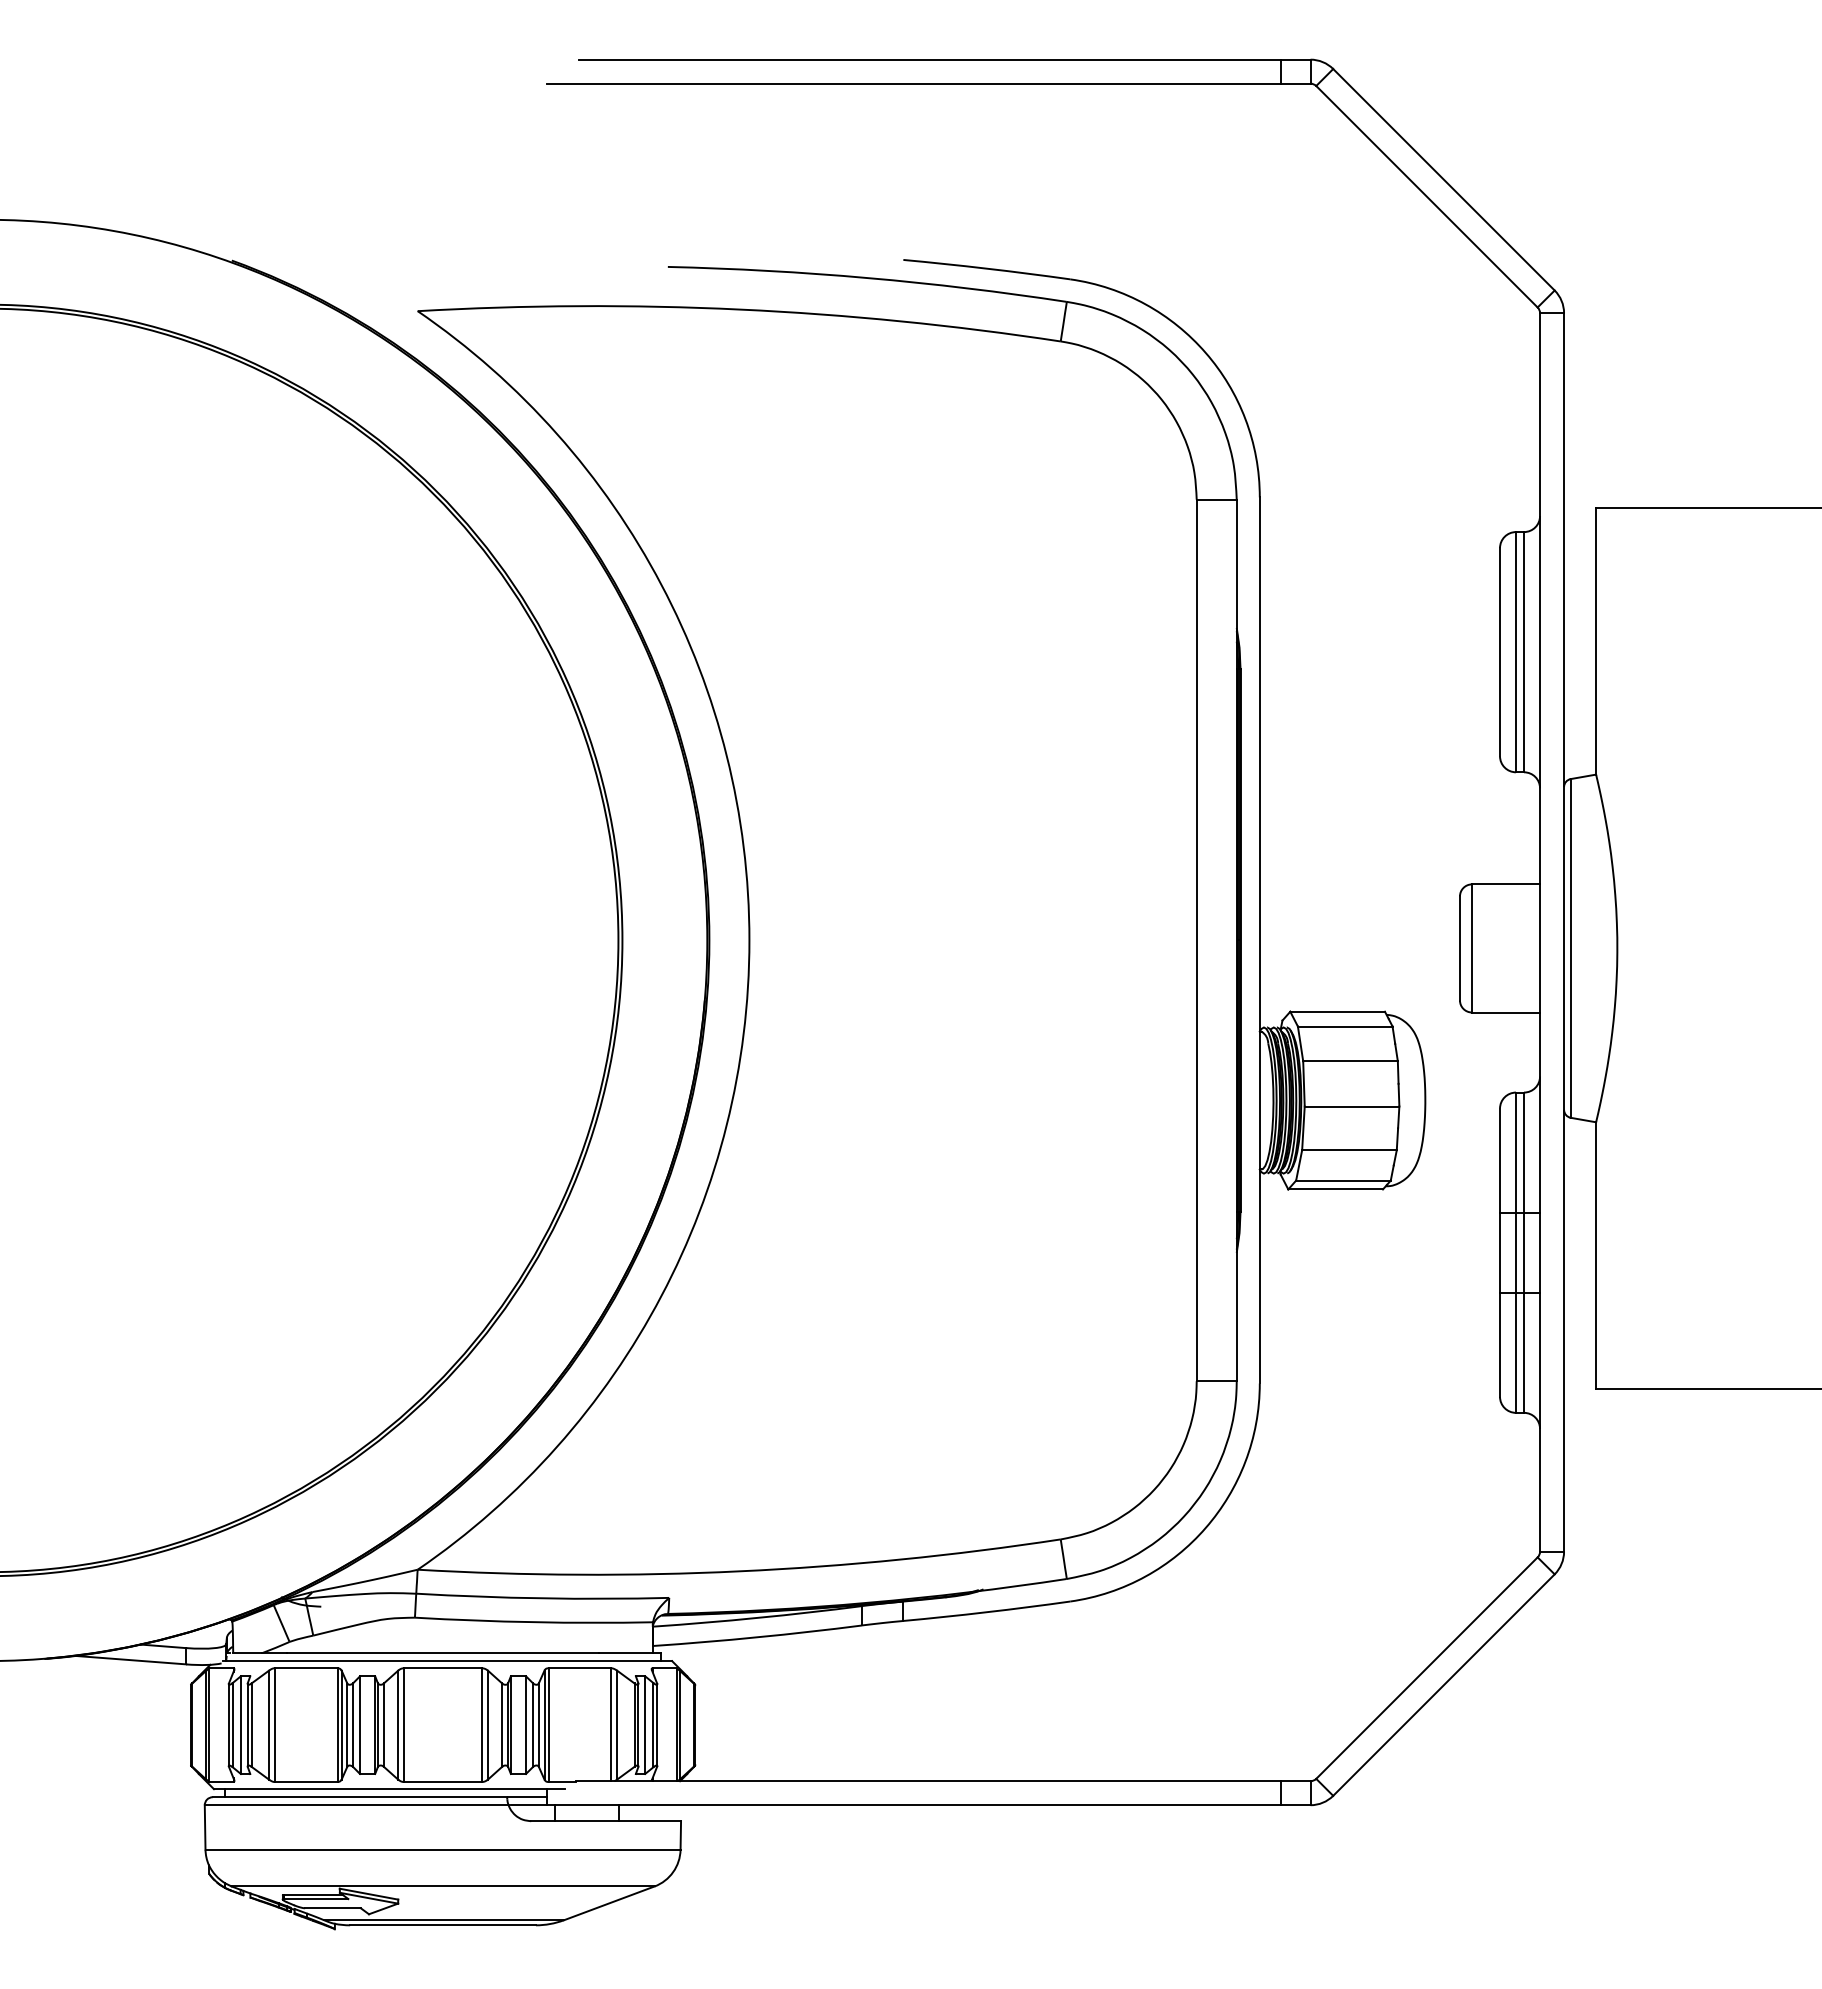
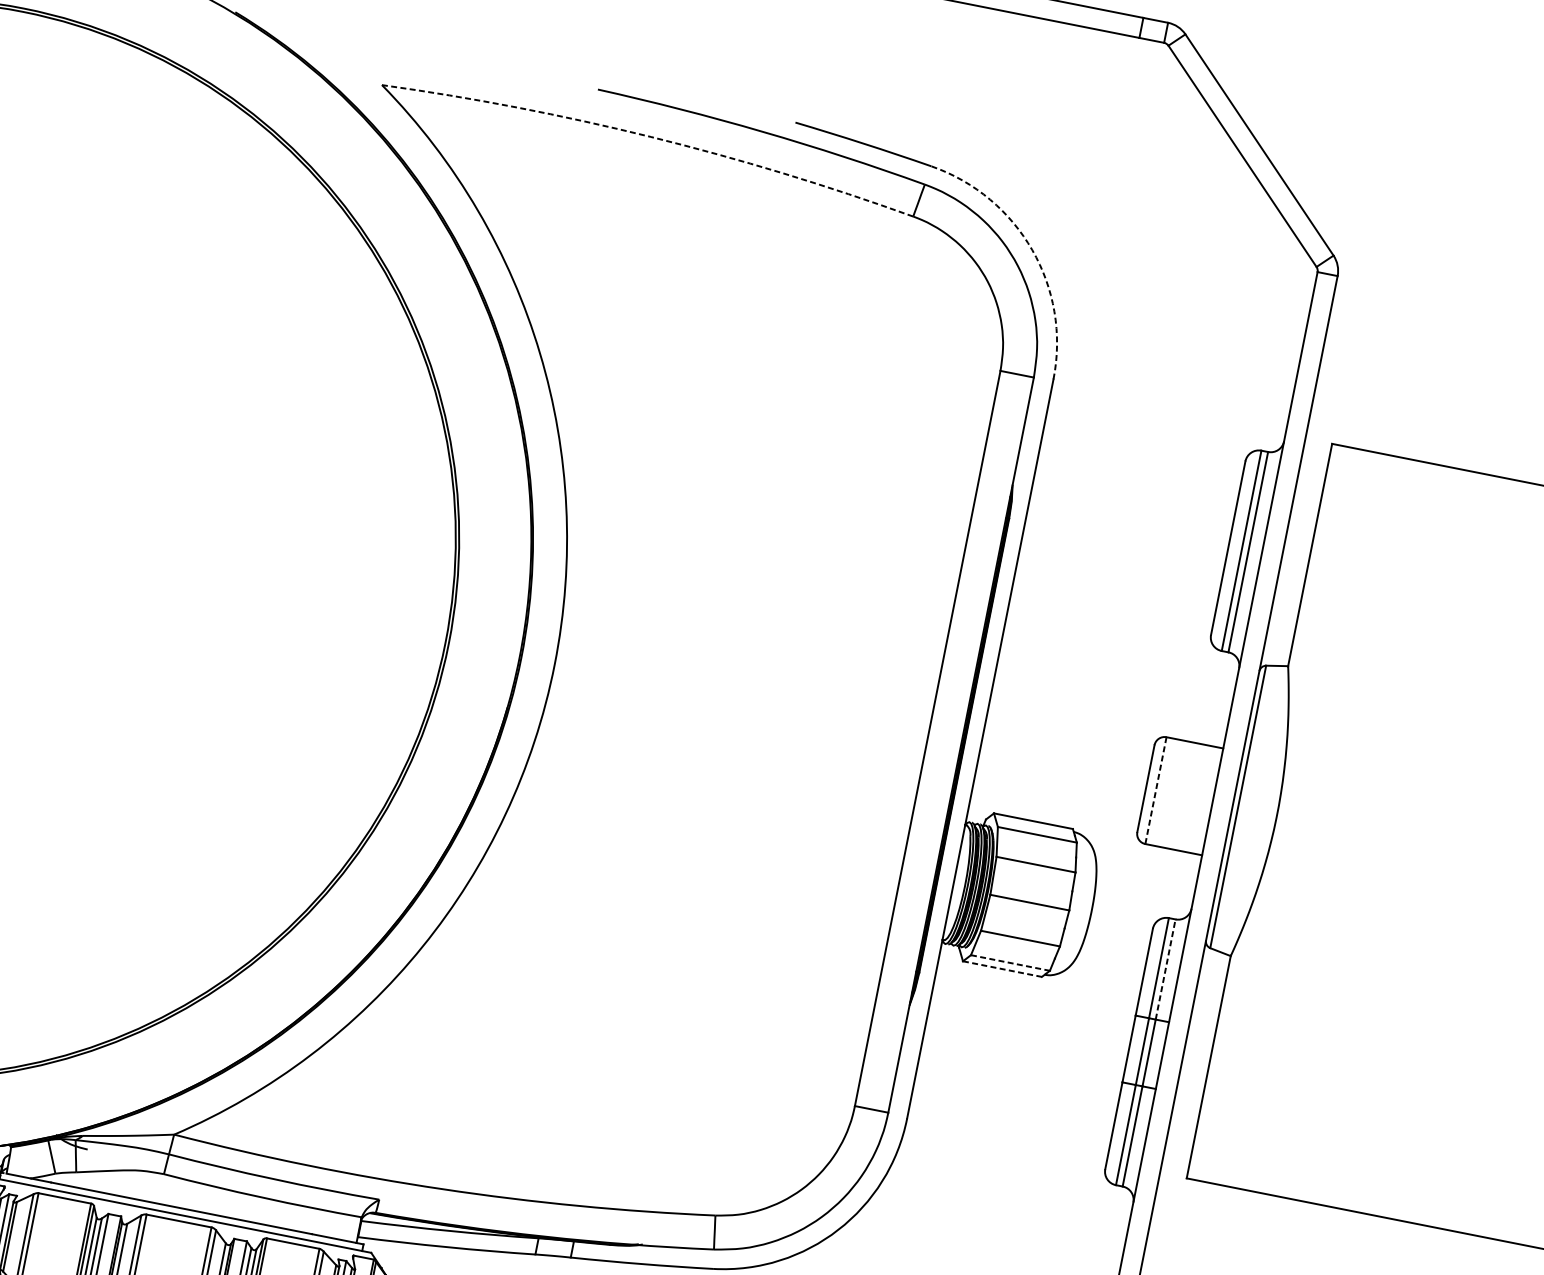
arc: (739, 309) -> (650, 136), solid -> dashed
arc: (1205, 352) -> (1032, 249), solid -> dashed
line: (1471, 948) -> (1155, 790), solid -> dashed
line: (1524, 1152) -> (1166, 969), solid -> dashed
line: (1343, 1180) -> (1010, 962), solid -> dashed
line: (1336, 1189) -> (1003, 969), solid -> dashed

